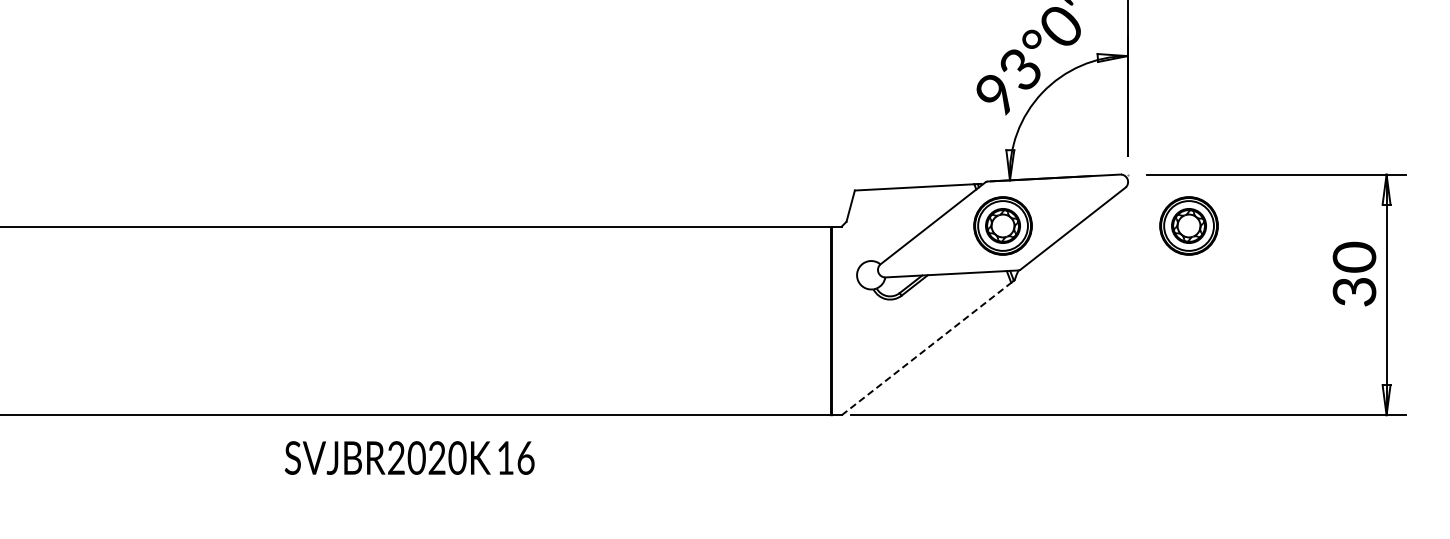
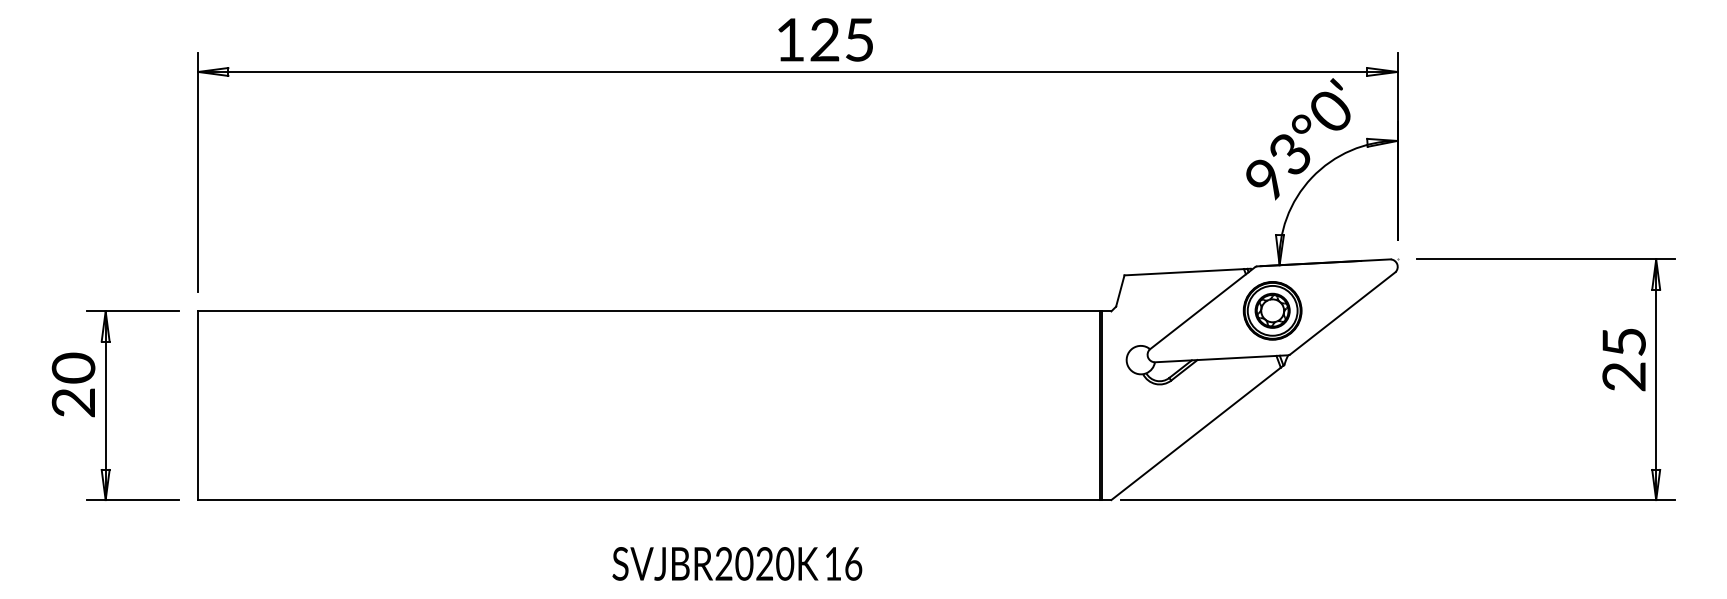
part: (1188, 225) -> (1458, 310), removed
text: (1353, 273) -> (1623, 358), 30 -> 25
line: (926, 348) -> (1196, 433), dashed -> solid
text: (409, 457) -> (737, 563), moved

